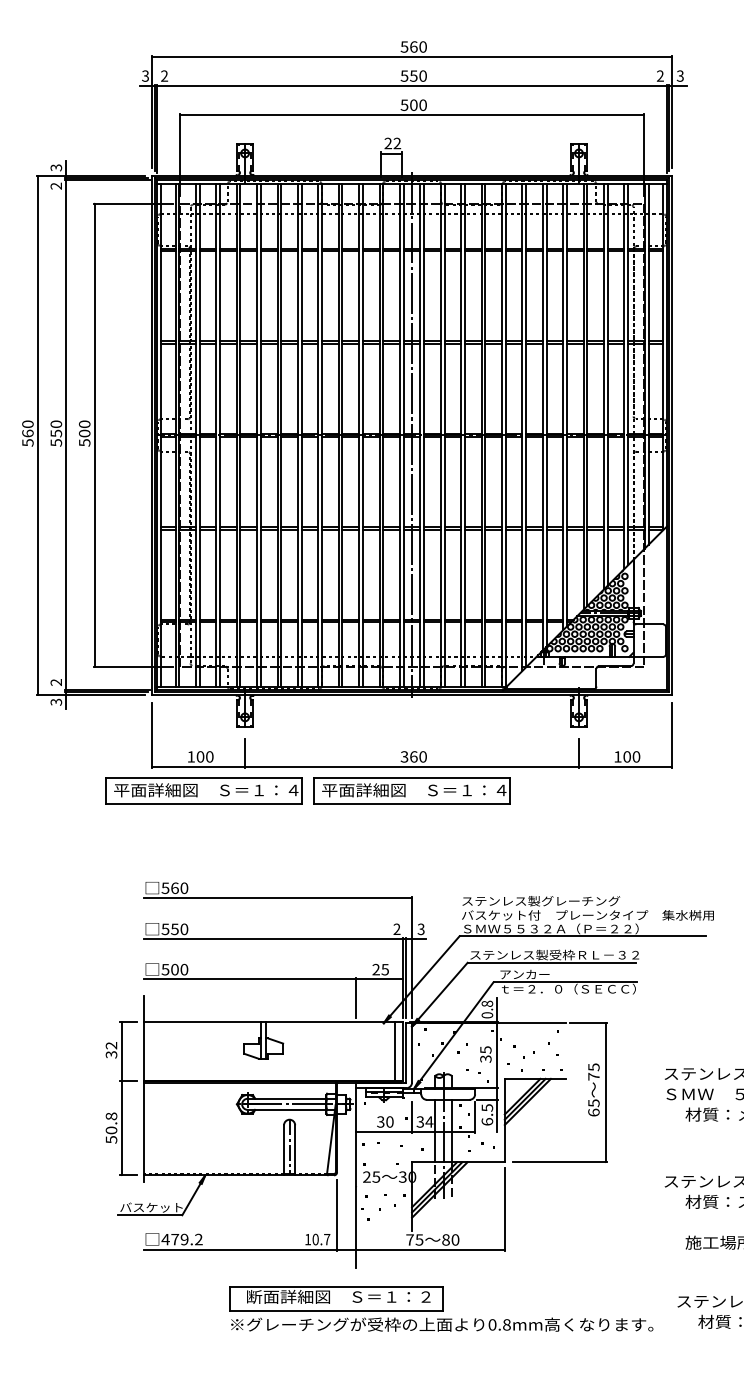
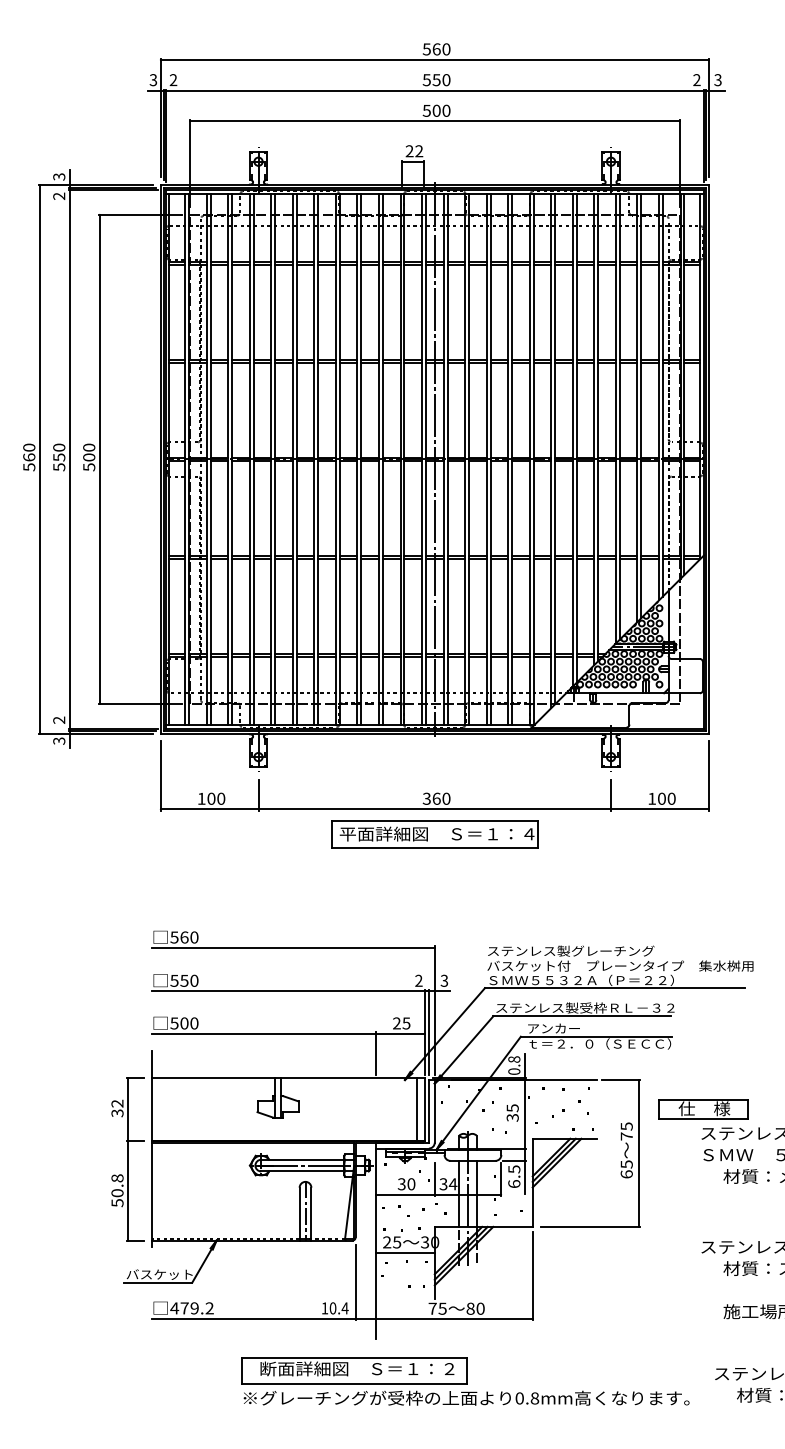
part: (203, 790) -> (214, 834), removed
part: (666, 1050) -> (703, 1108), added
line: (384, 1186) -> (405, 1252), added
text: (326, 1239) -> (344, 1308), 10.7 -> 10.4

